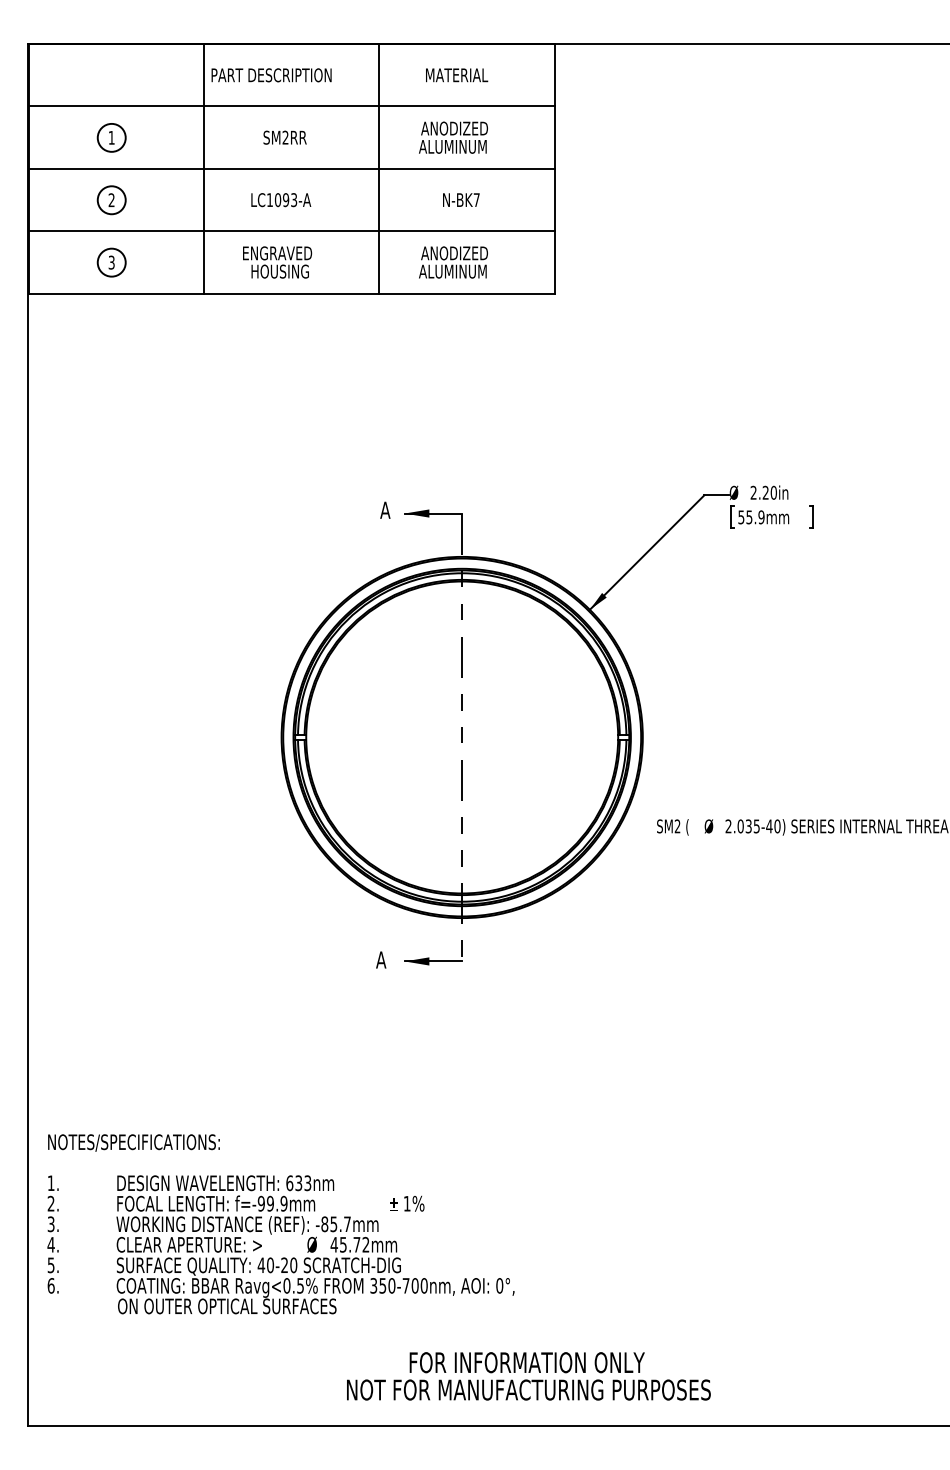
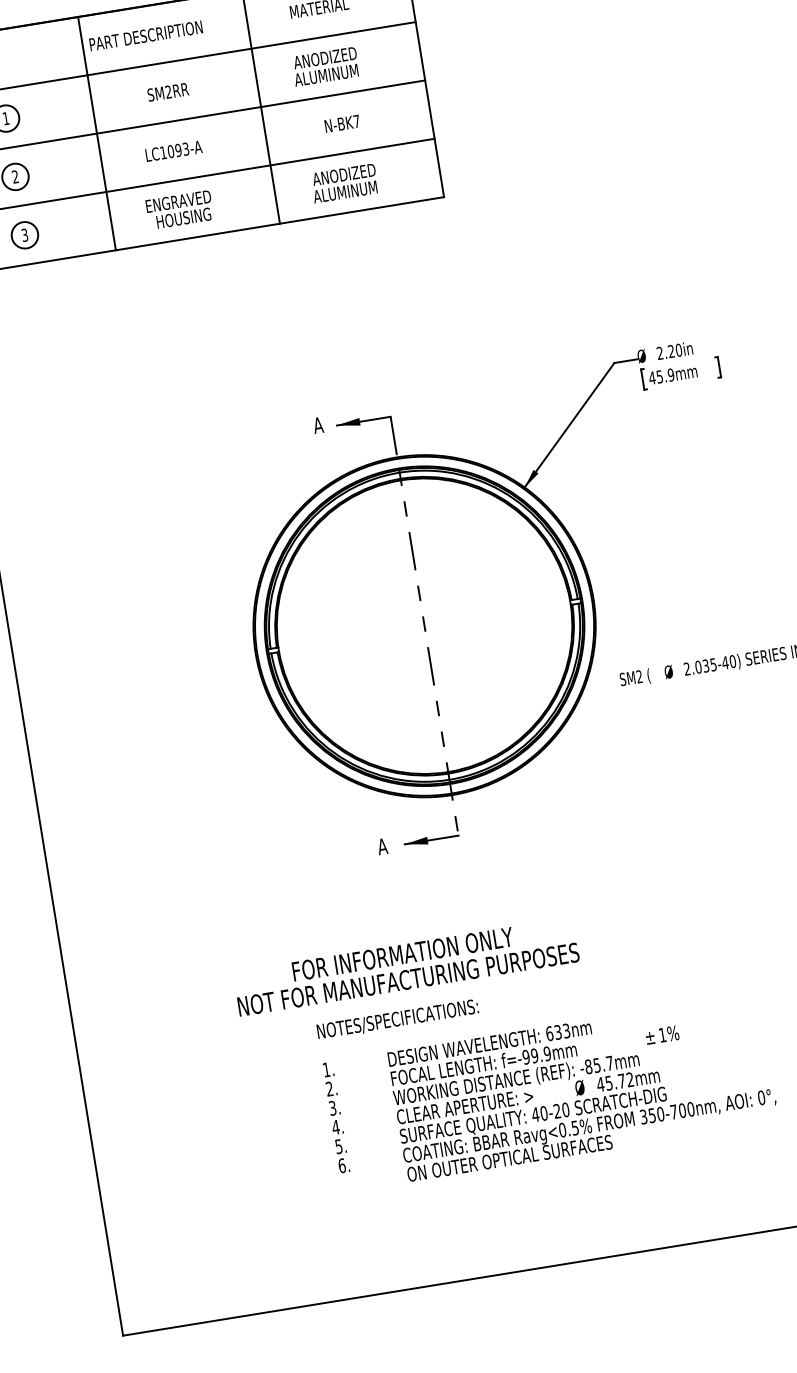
text: (741, 517) -> (652, 378), 55.9mm -> 45.9mm
text: (280, 1224) -> (547, 1073), moved
text: (528, 1376) -> (406, 967), moved

